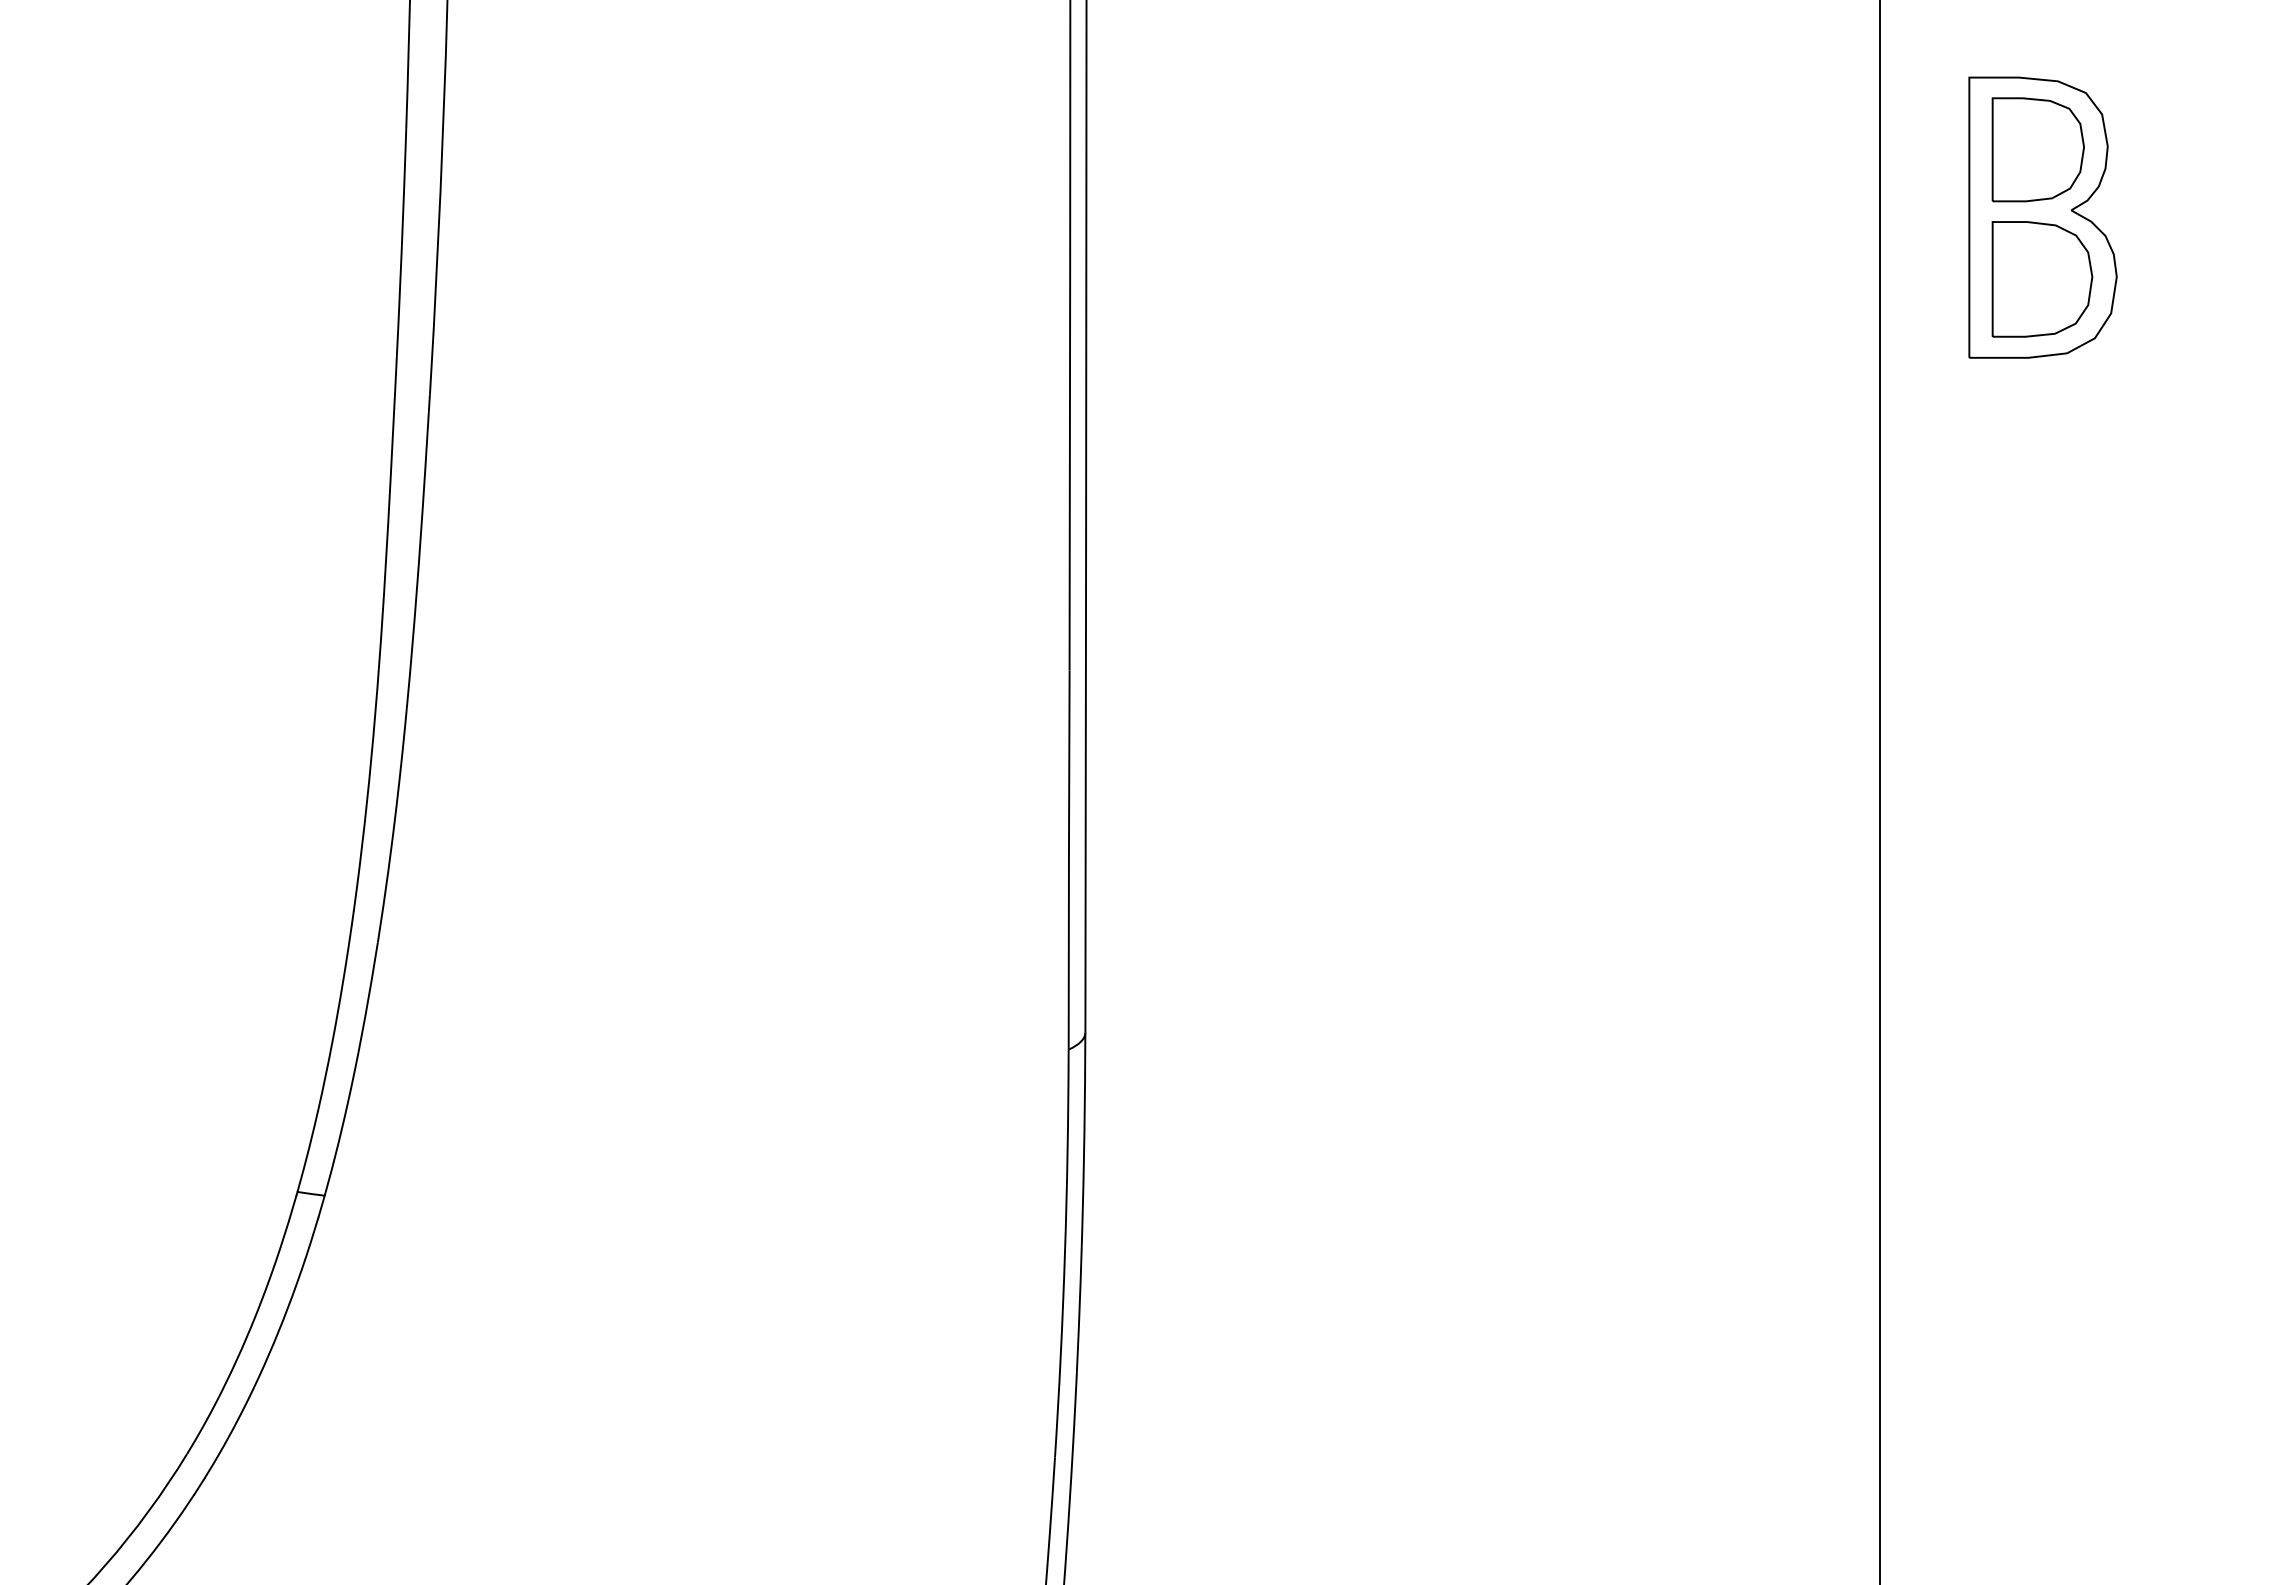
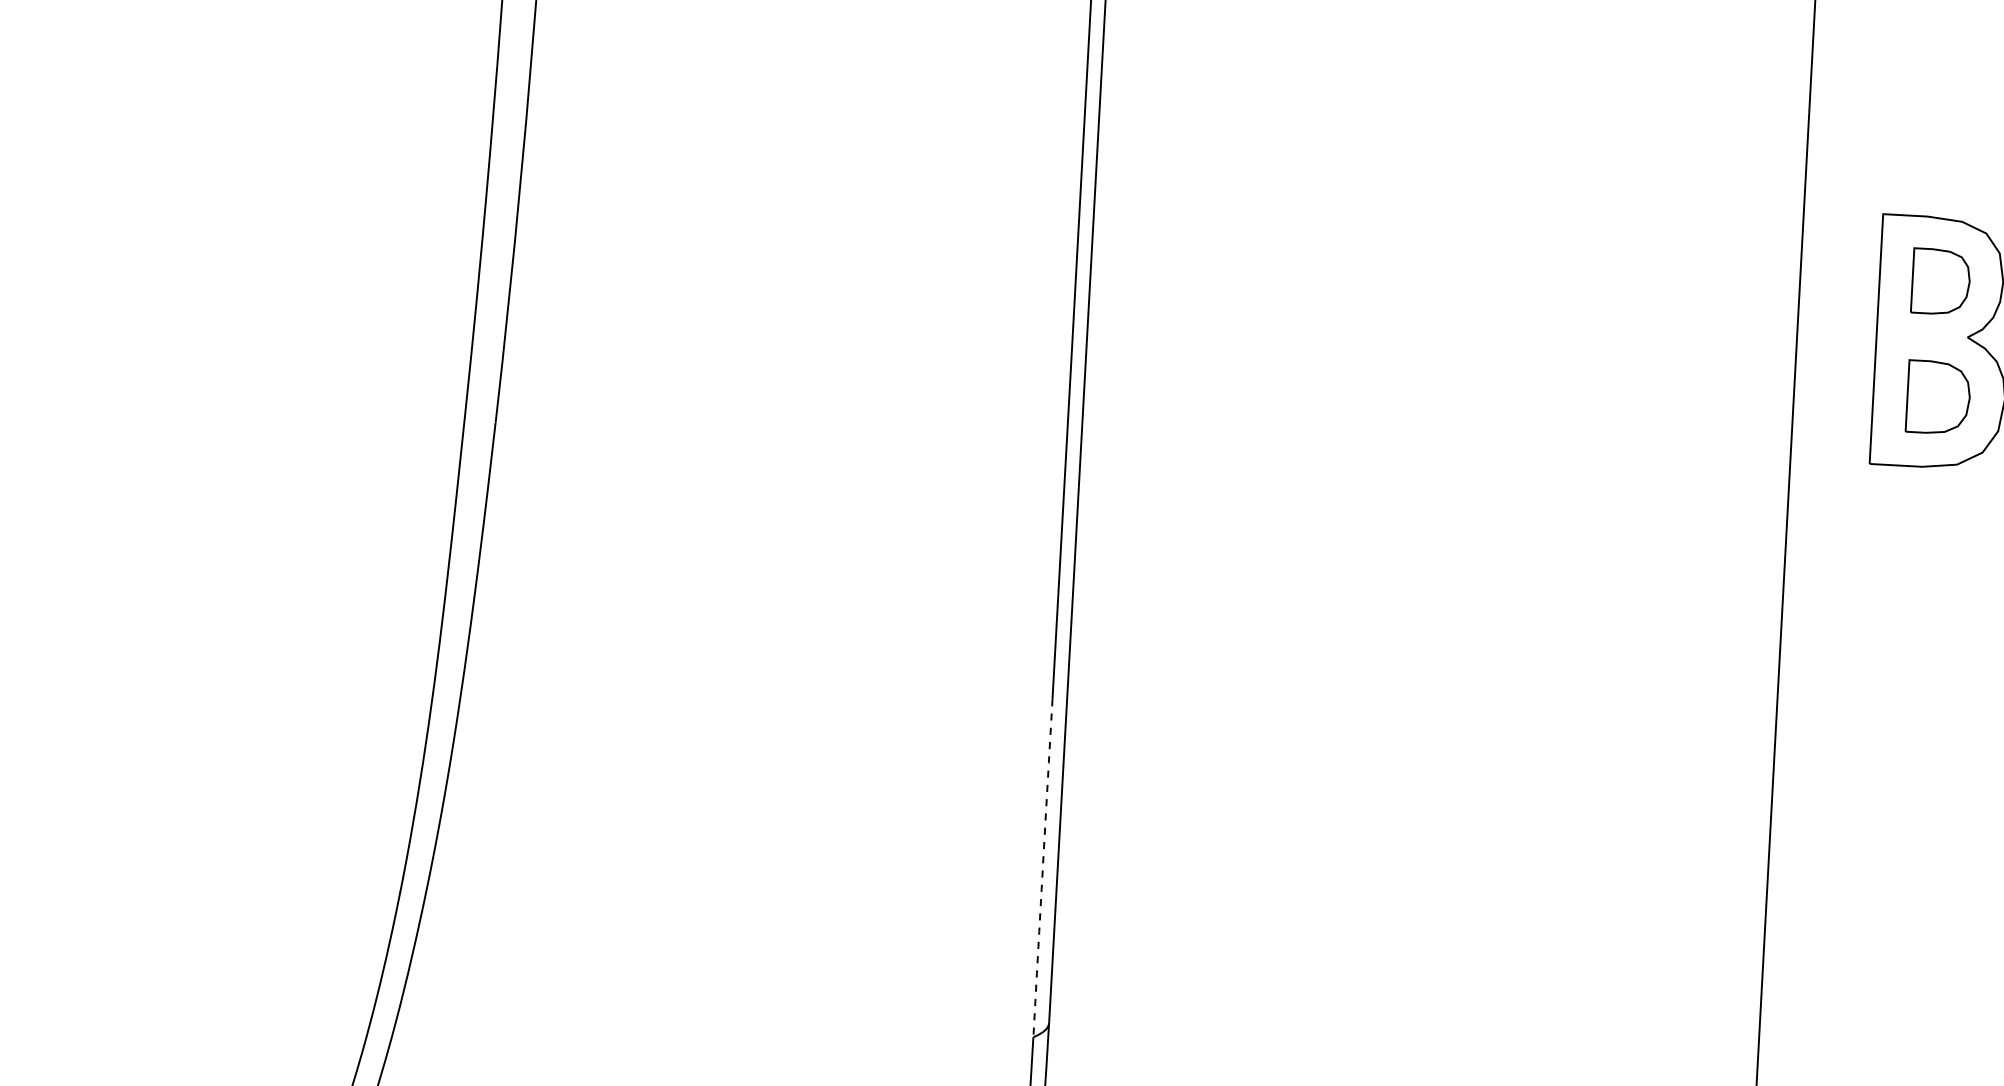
part: (2037, 149) -> (1940, 281), size x0.7
part: (2042, 279) -> (1938, 397), size x0.7
arc: (1068, 860) -> (1042, 868), solid -> dashed

